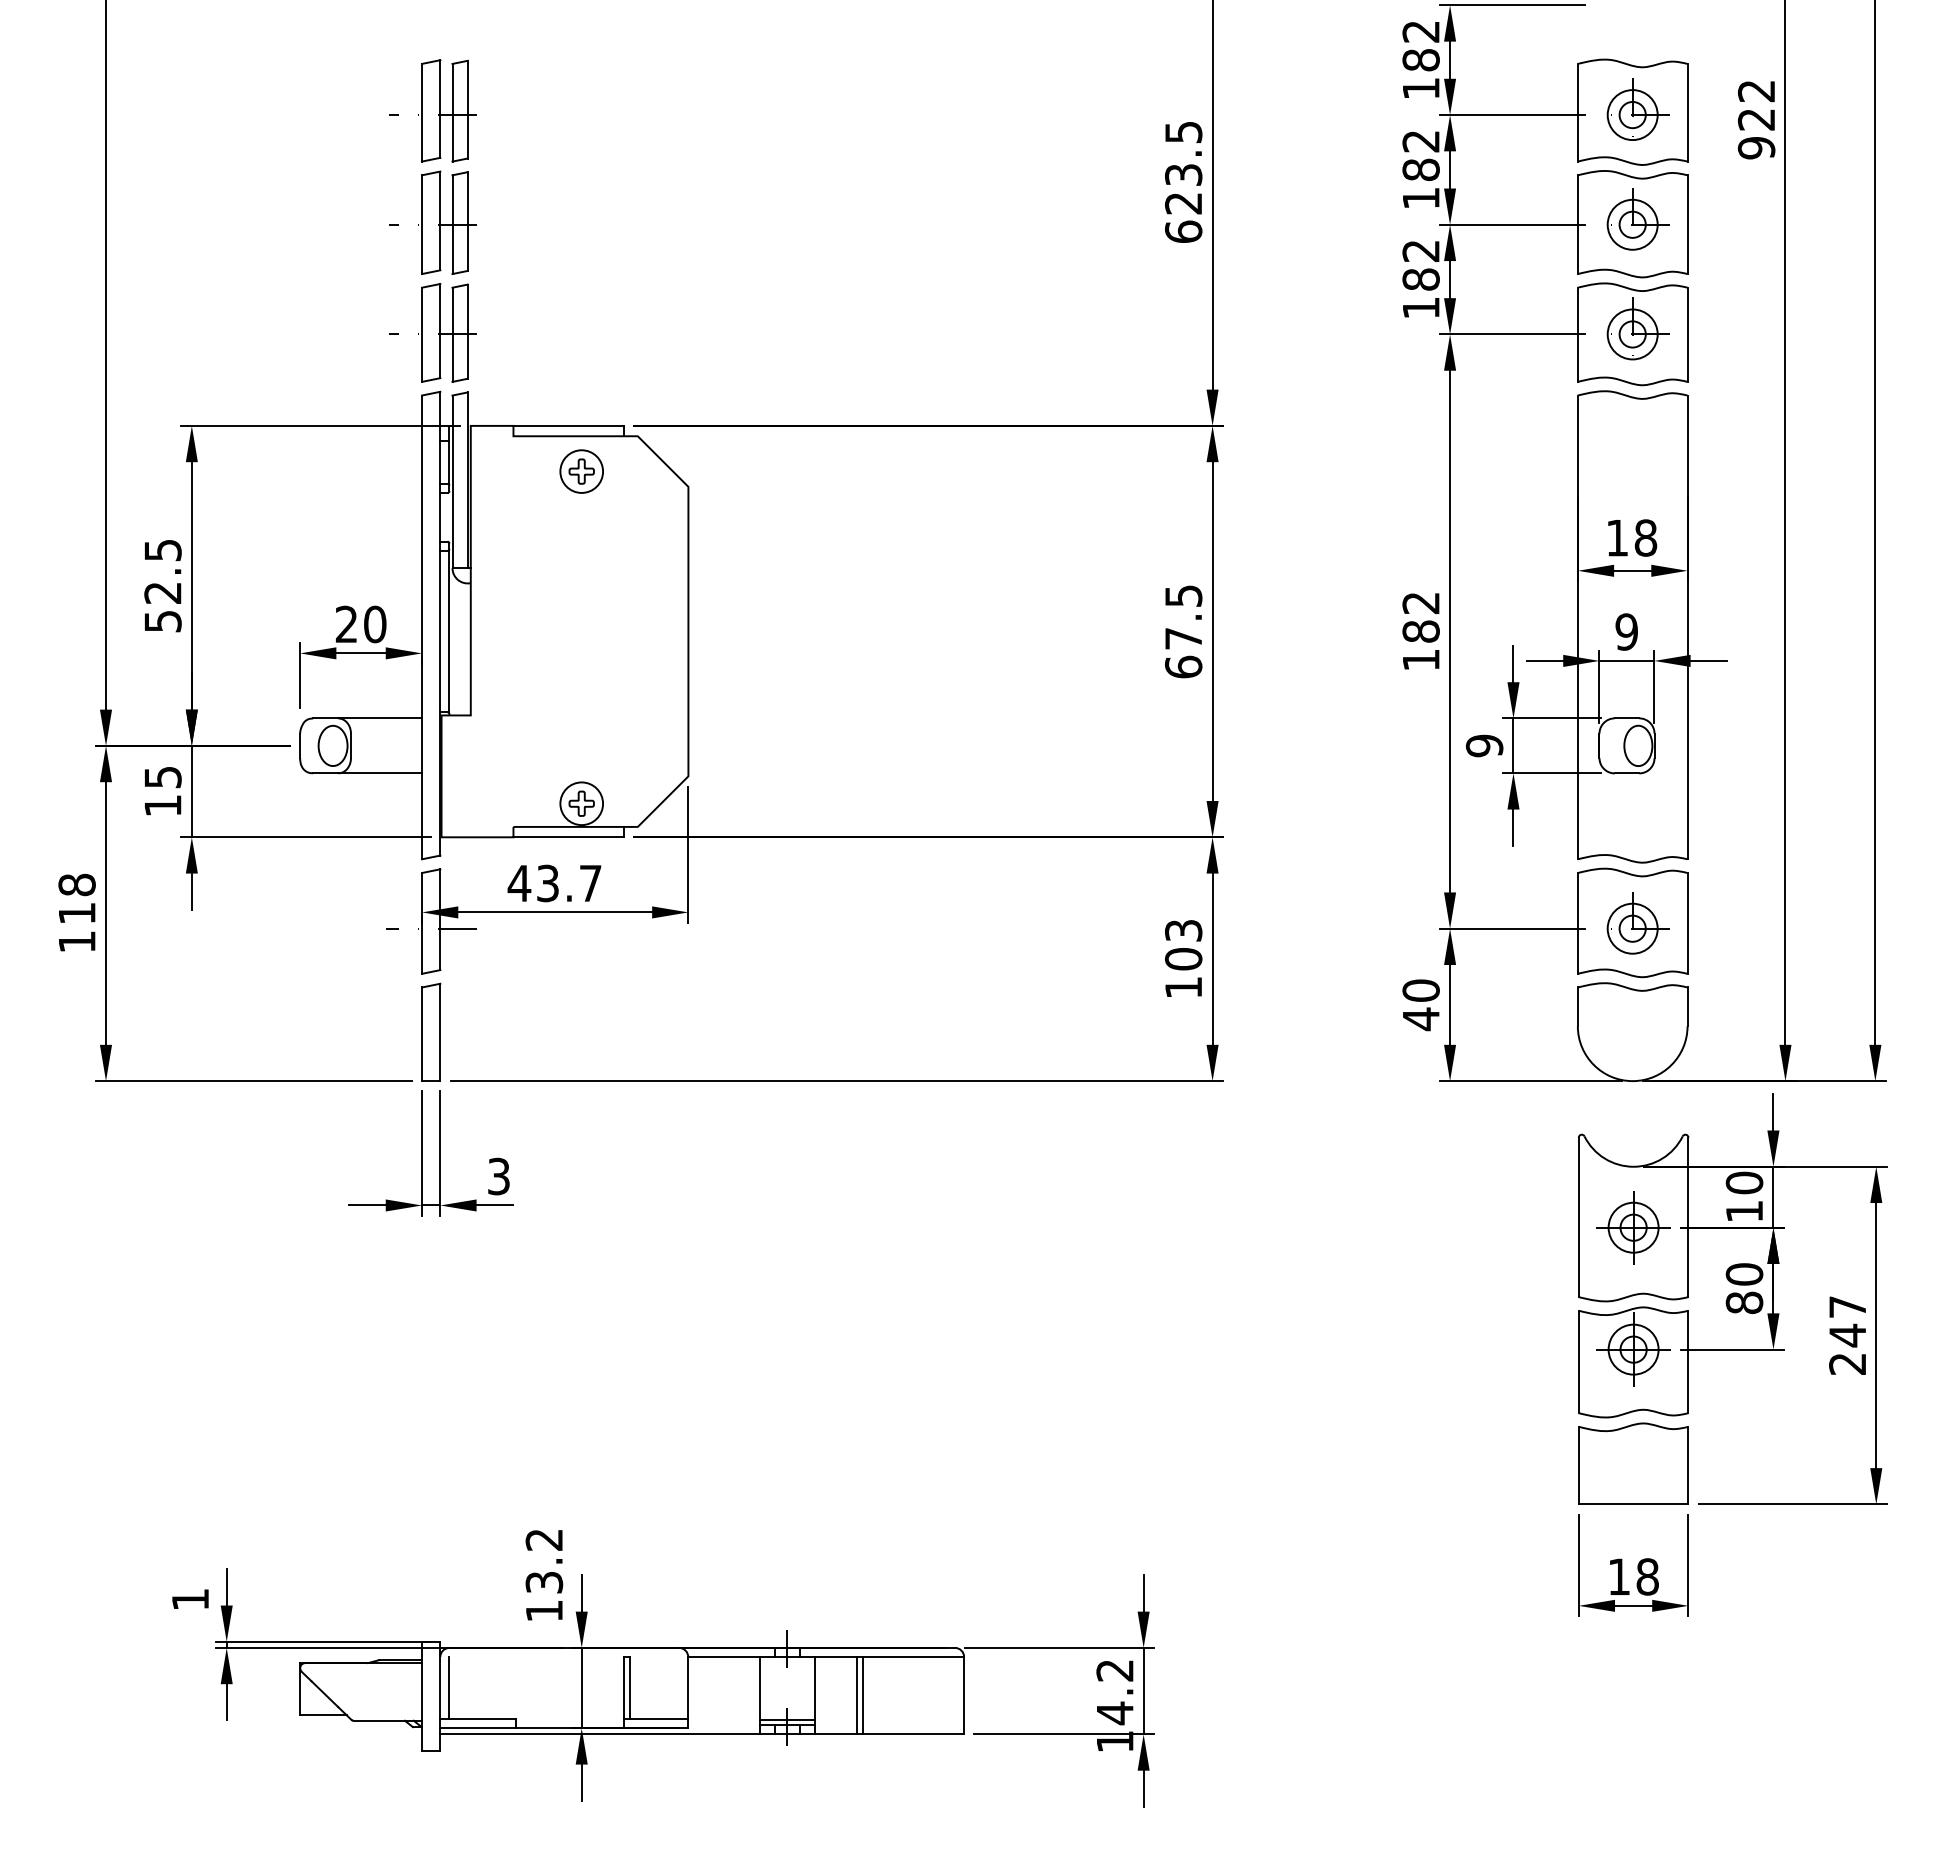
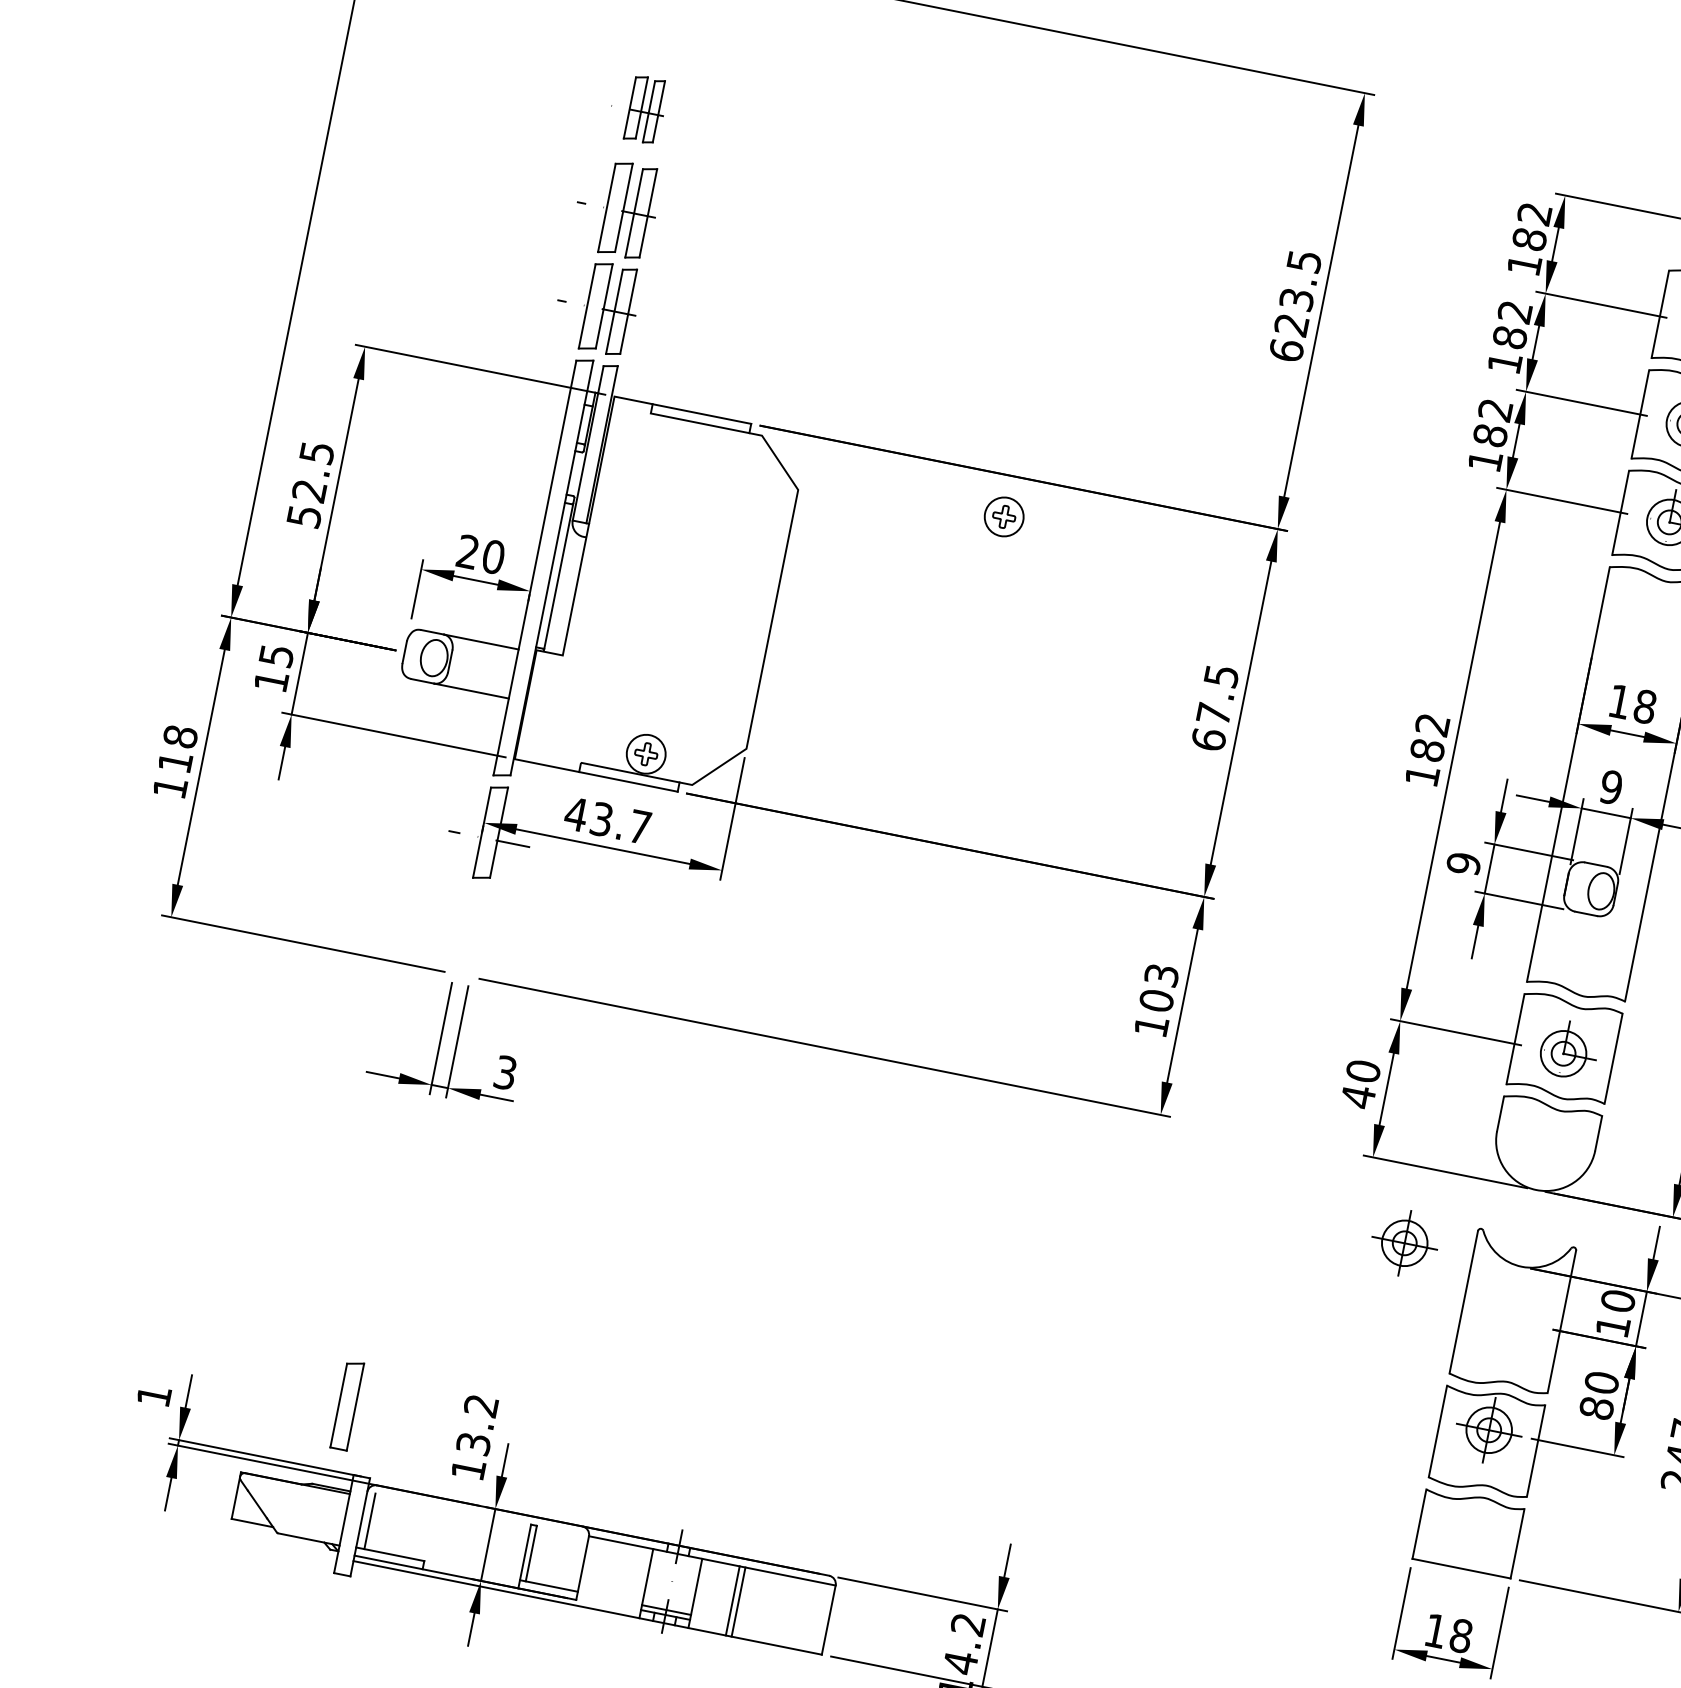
part: (432, 110) -> (636, 107), size x0.7
part: (581, 471) -> (1004, 516), moved
part: (431, 1031) -> (347, 1404), moved
part: (1633, 1227) -> (1404, 1243), moved

